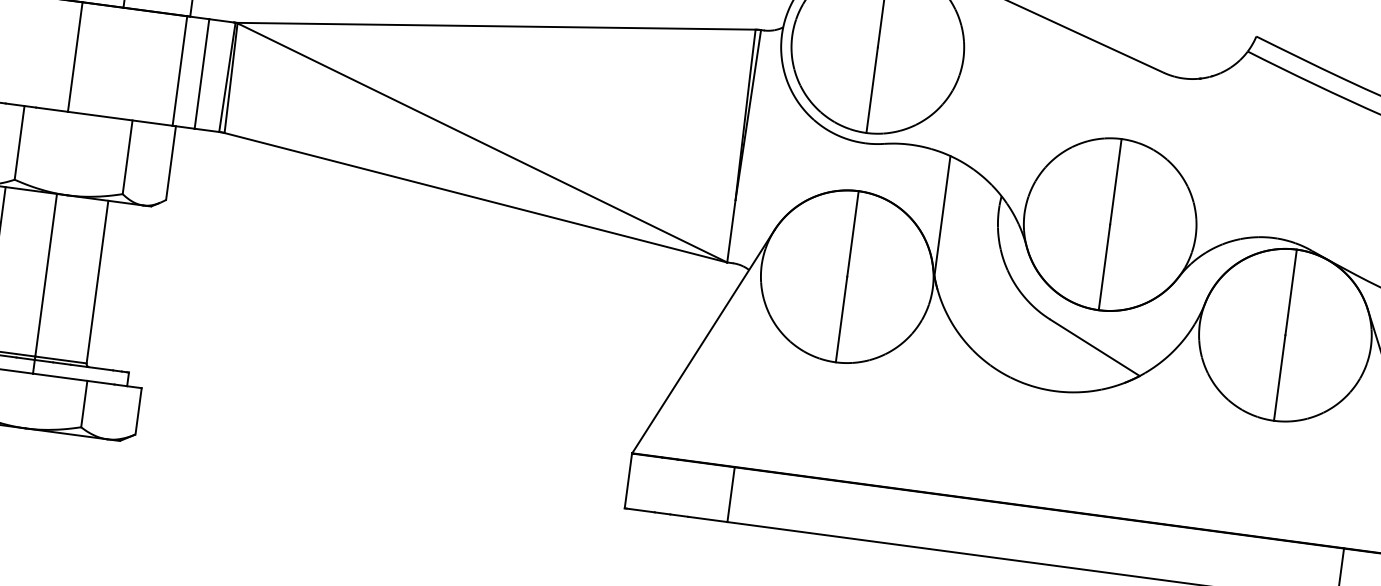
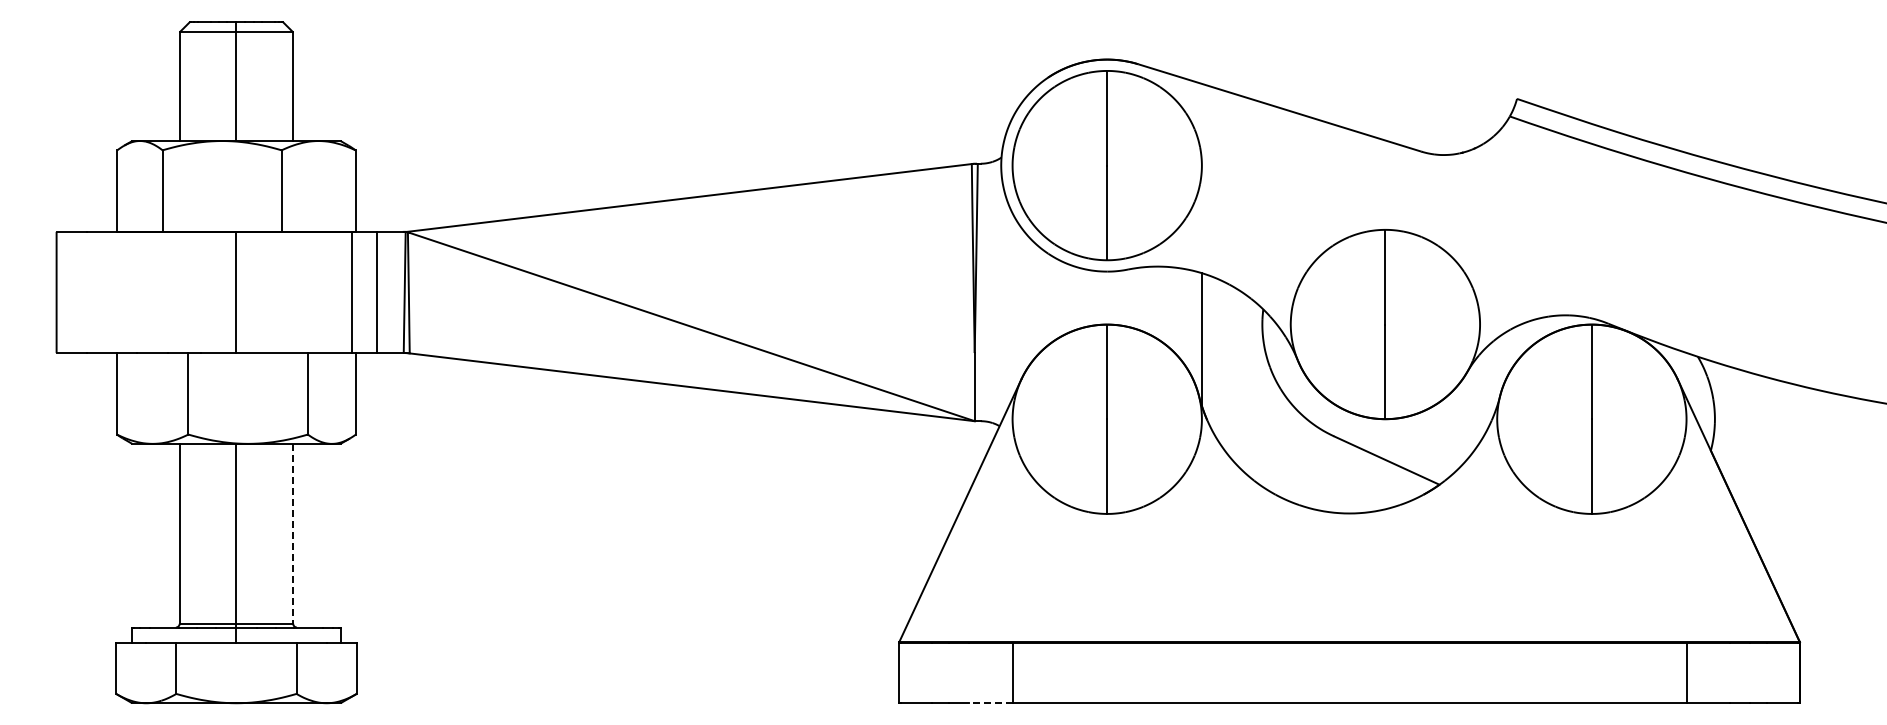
line: (97, 281) -> (293, 533), solid -> dashed
line: (707, 519) -> (990, 703), solid -> dashed

